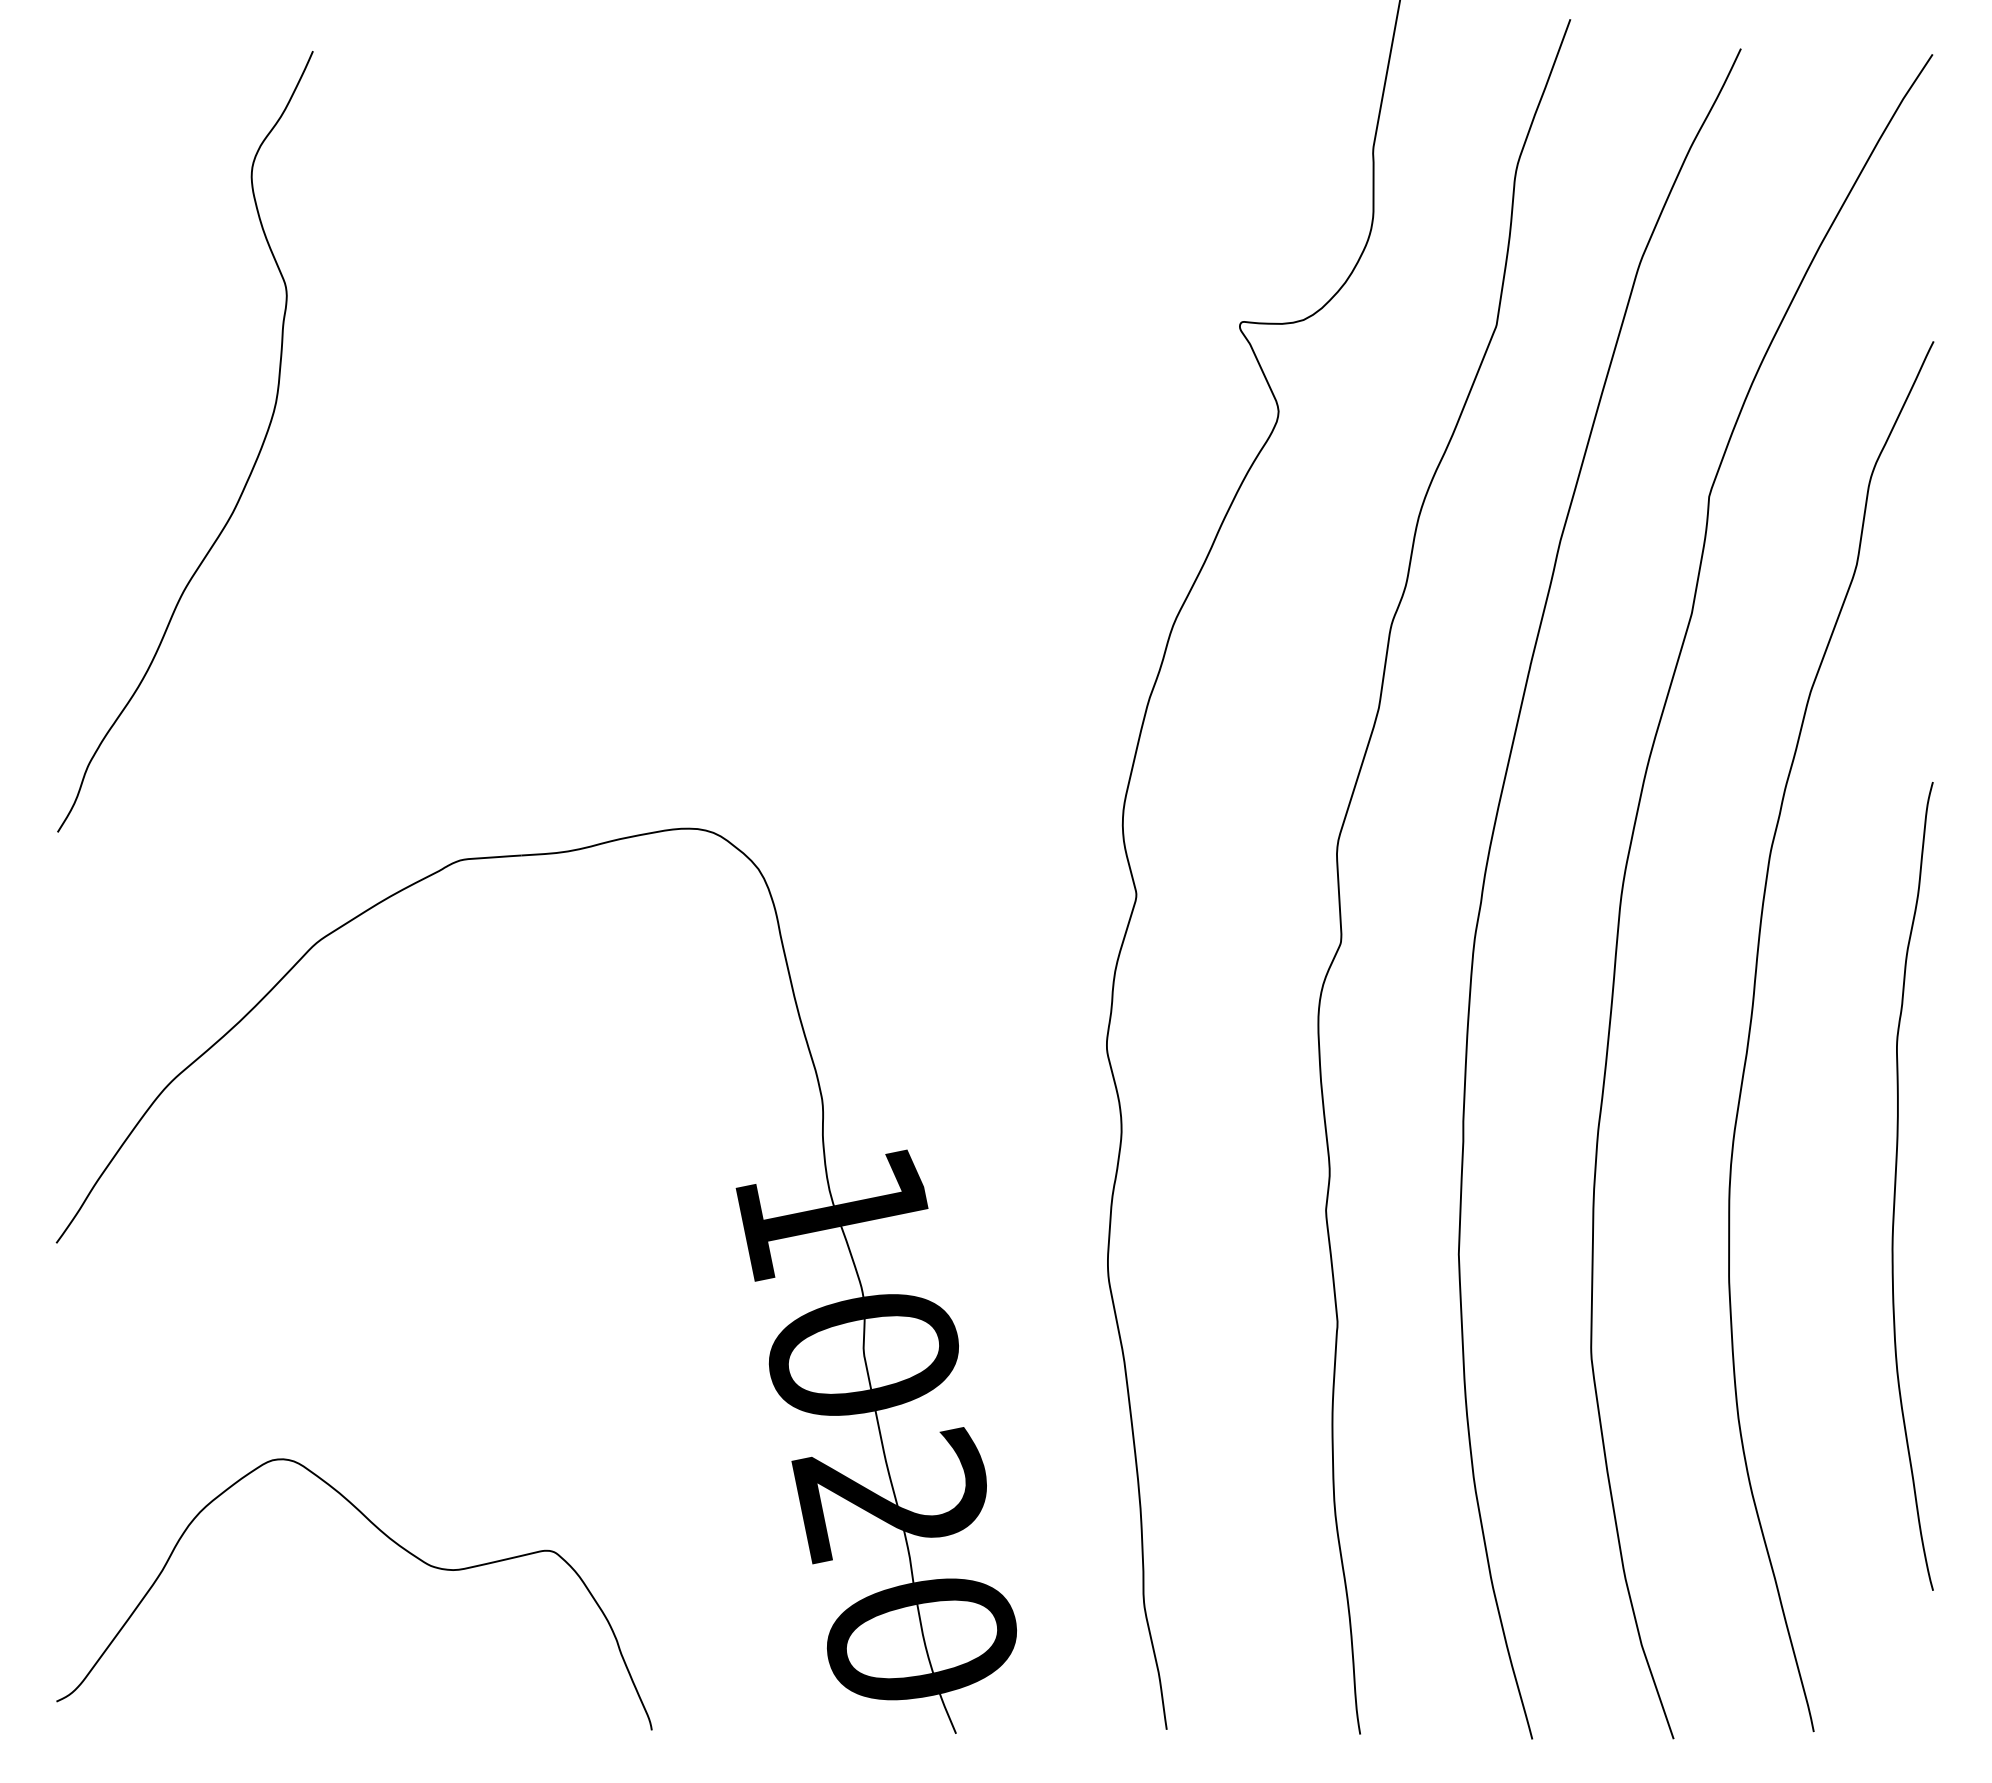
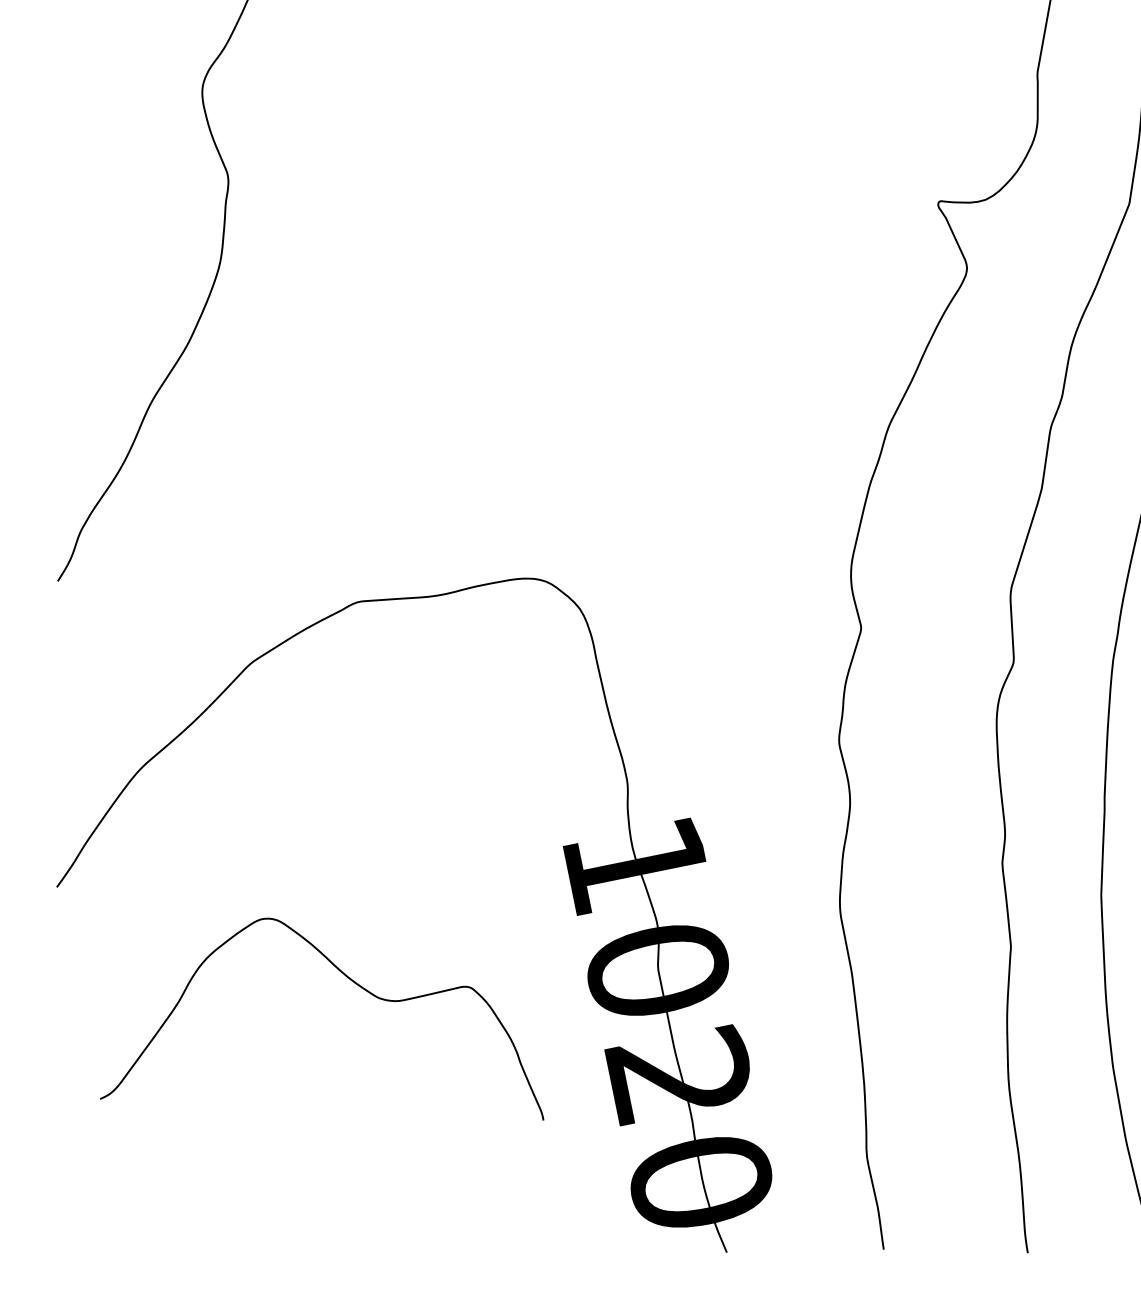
curve: (394, 1543) -> (351, 981), moved

